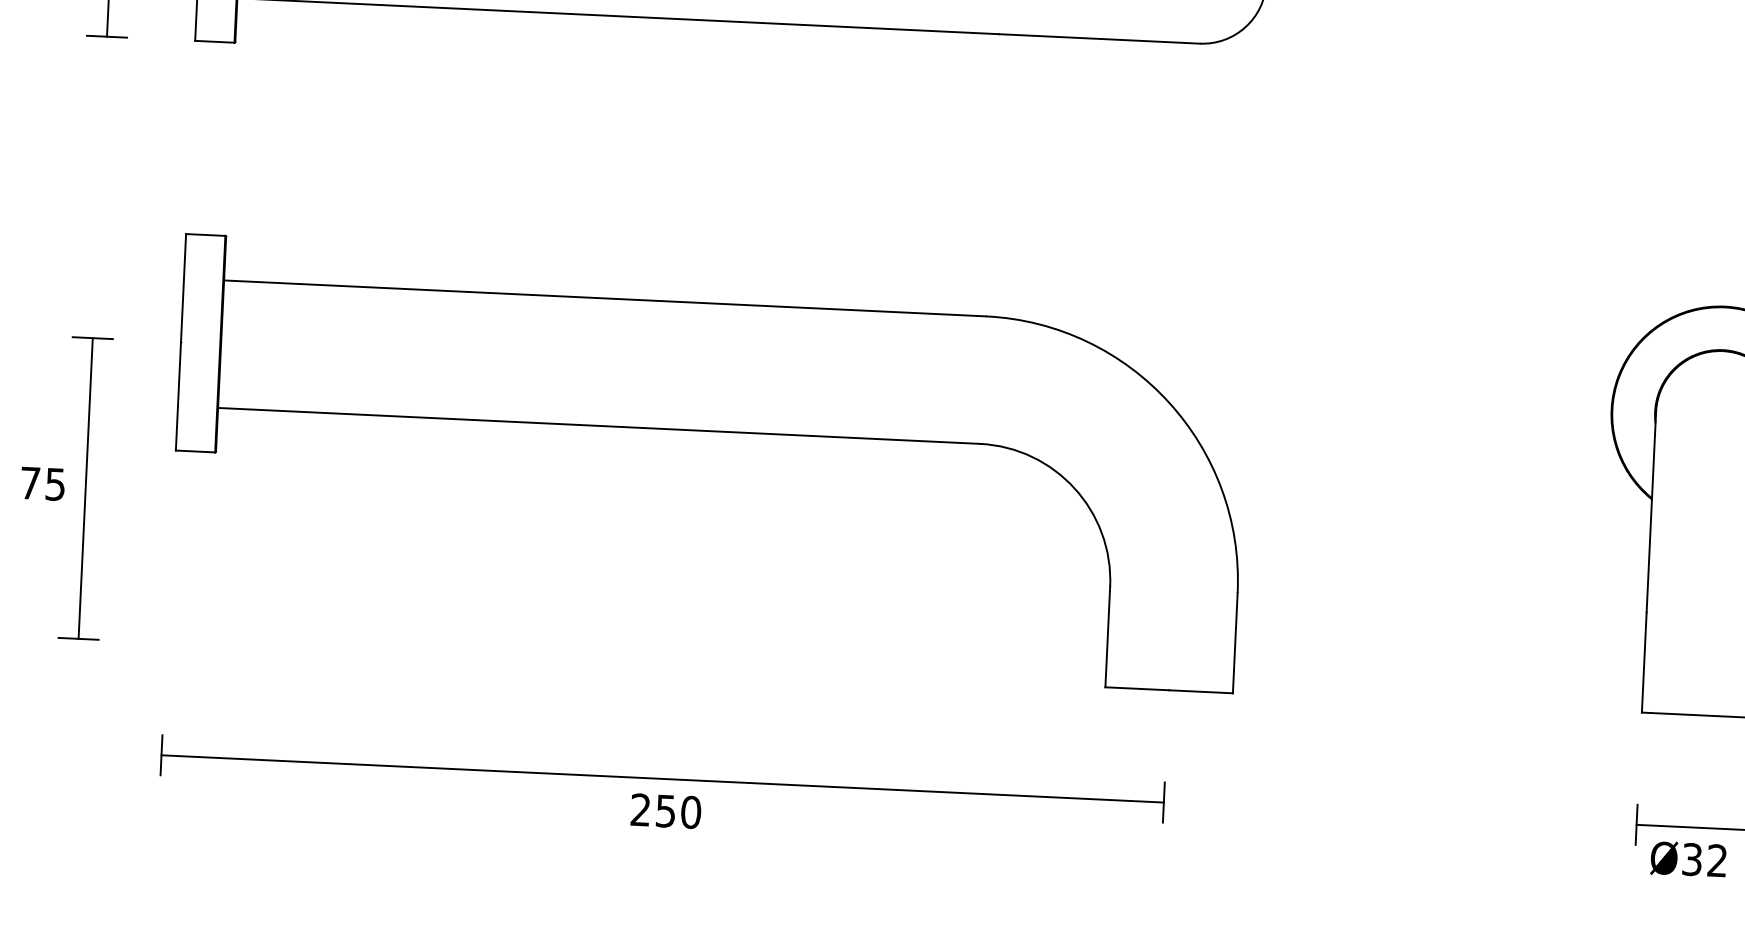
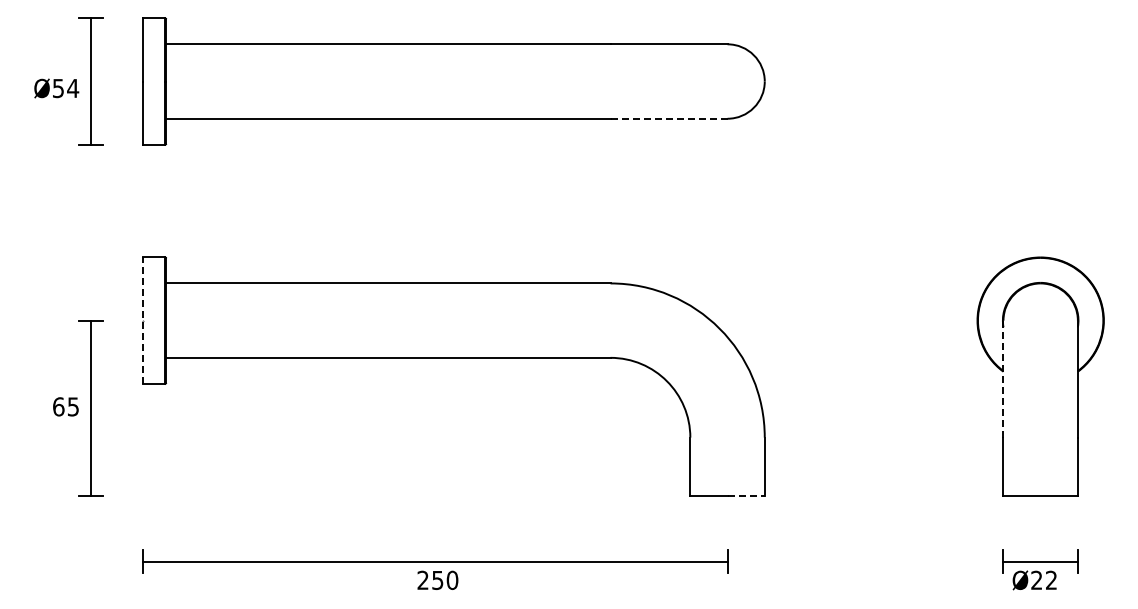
line: (1100, 38) -> (669, 118), solid -> dashed
line: (180, 342) -> (142, 320), solid -> dashed
text: (30, 482) -> (58, 406), 75 -> 65
line: (1651, 512) -> (1003, 379), solid -> dashed
line: (1201, 692) -> (746, 496), solid -> dashed
text: (1691, 859) -> (1036, 580), Ø32 -> Ø22

